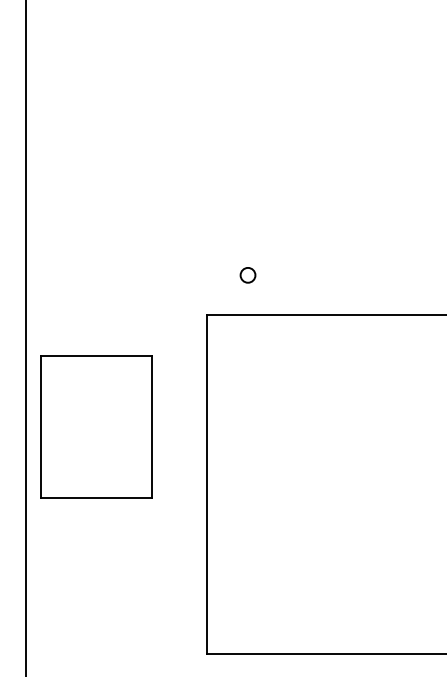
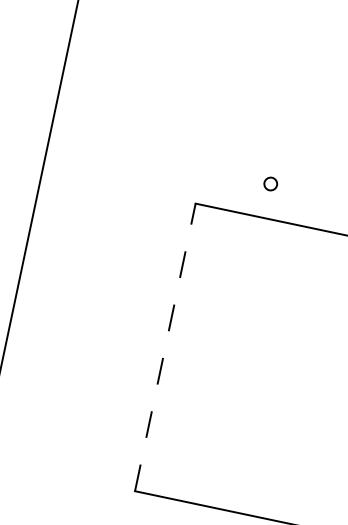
circle: (247, 275) -> (270, 184), moved
part: (96, 426) -> (82, 278), removed
line: (206, 484) -> (165, 347), solid -> dashed

